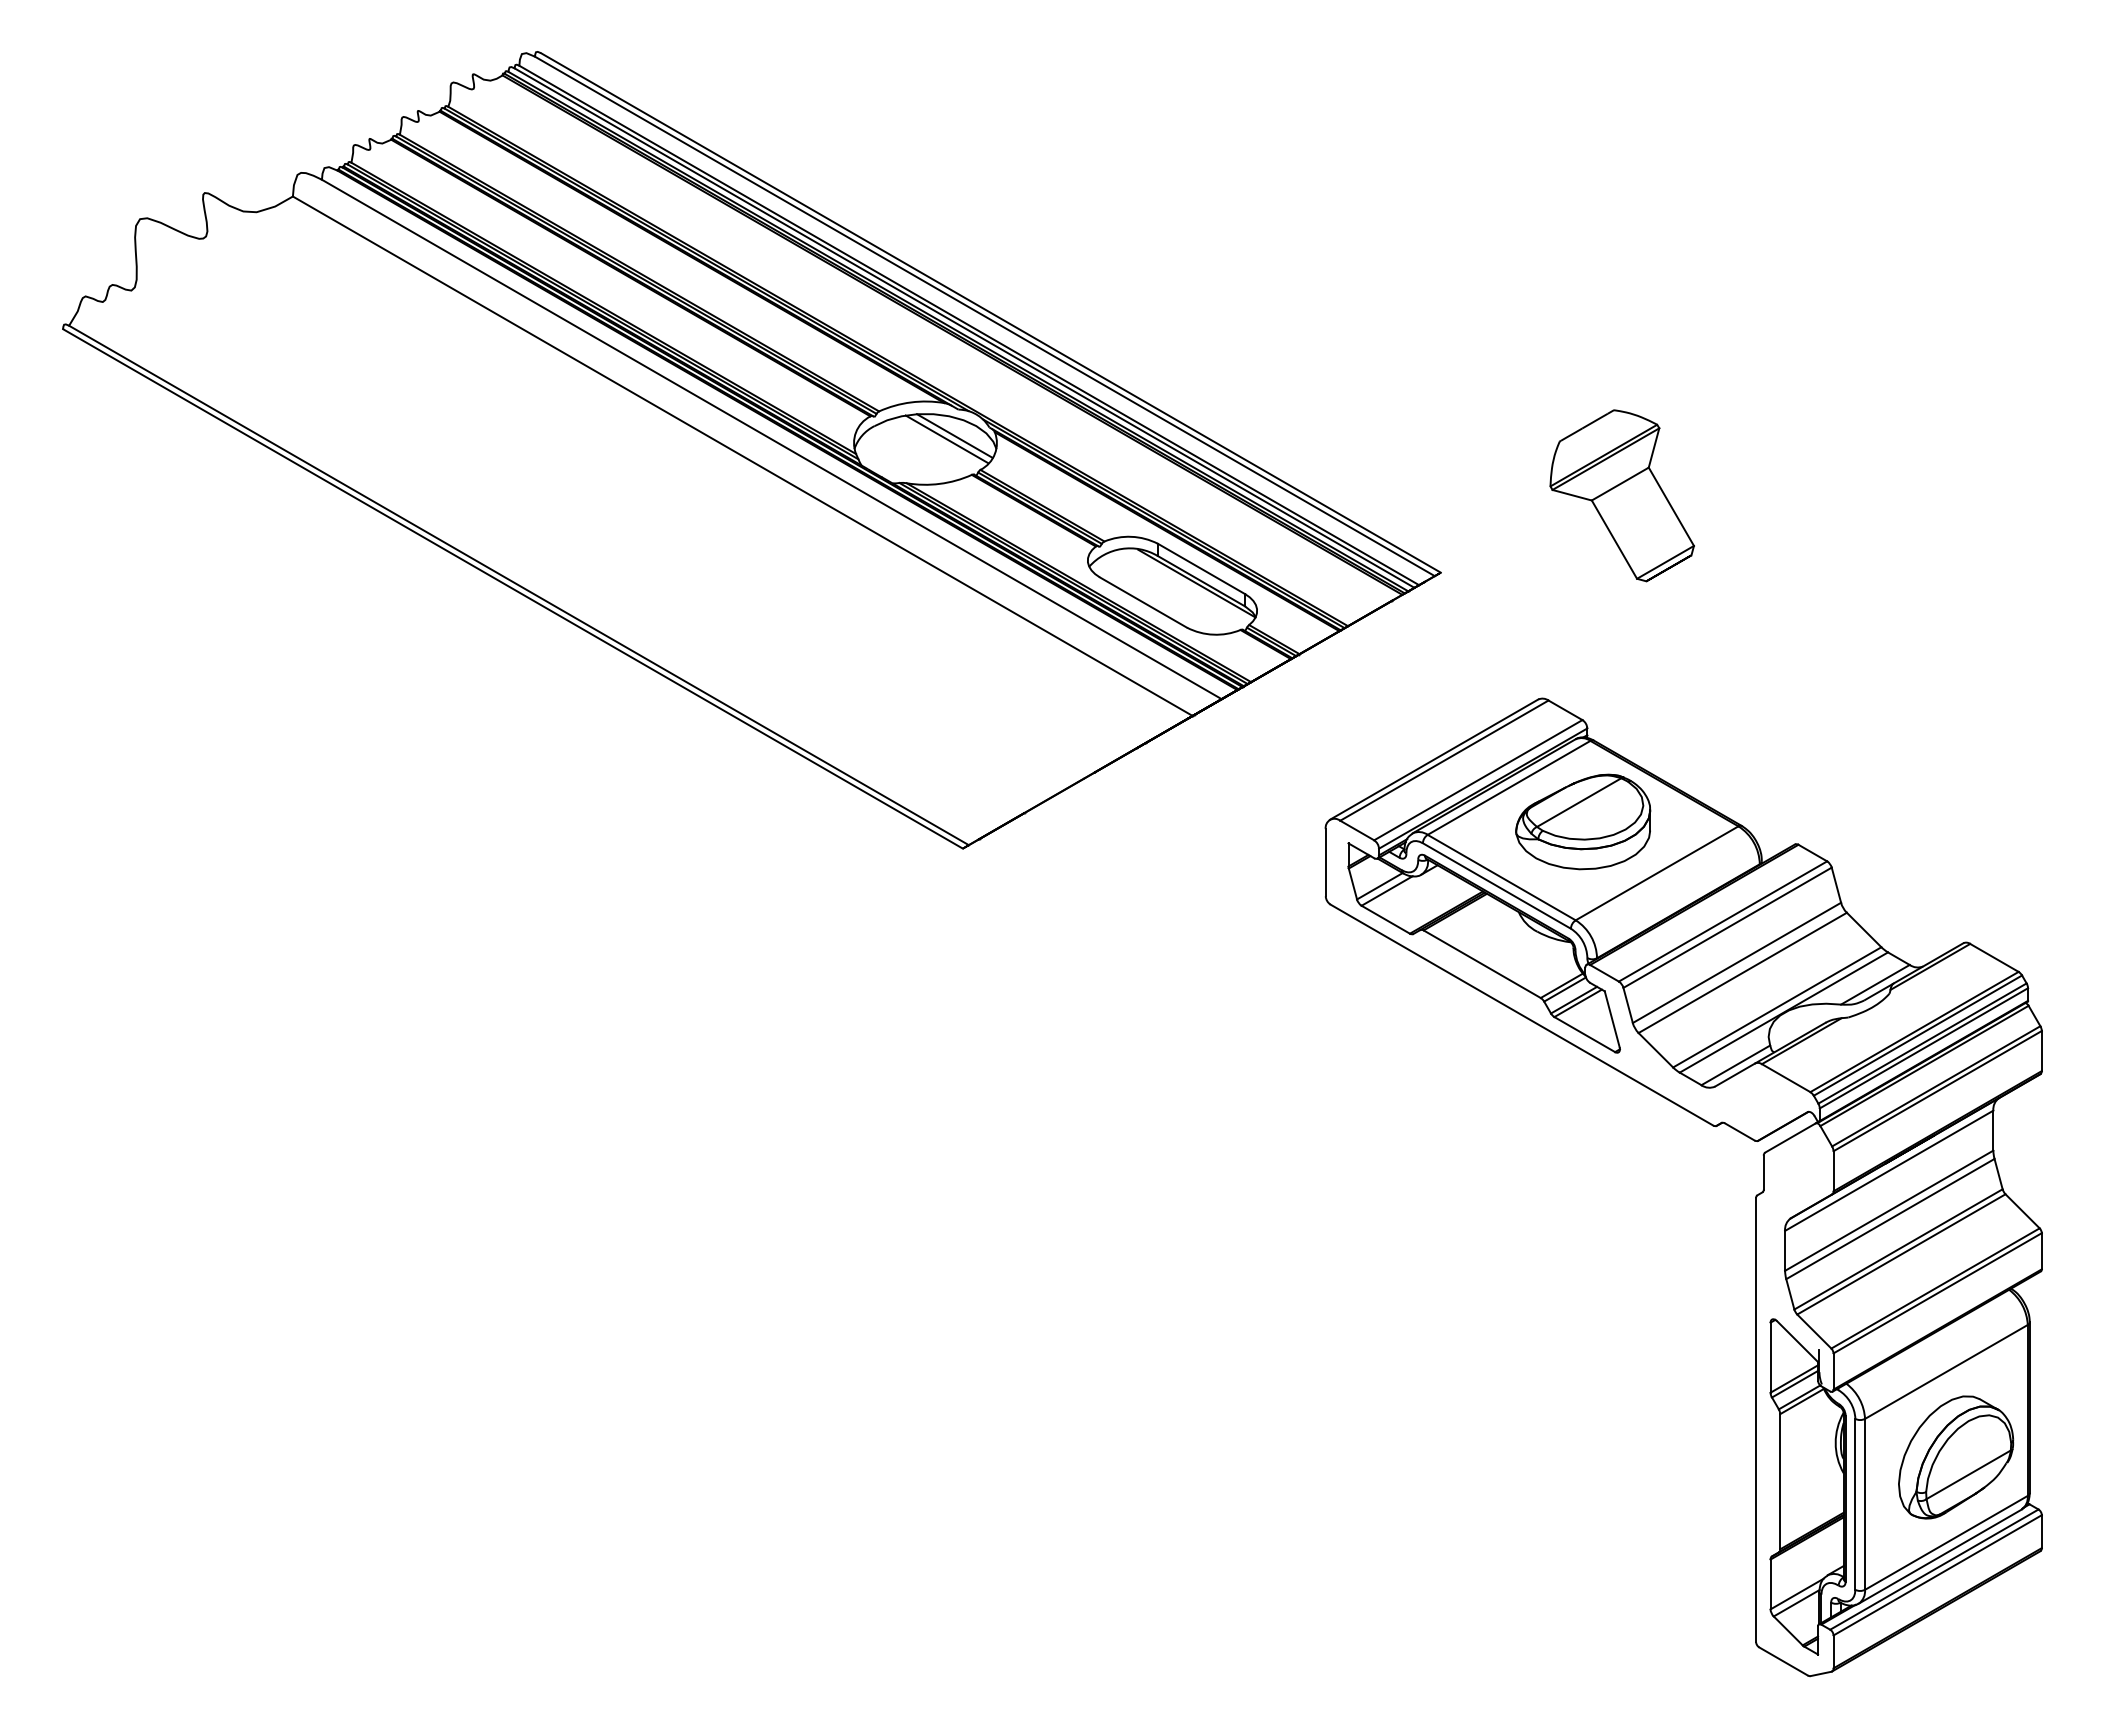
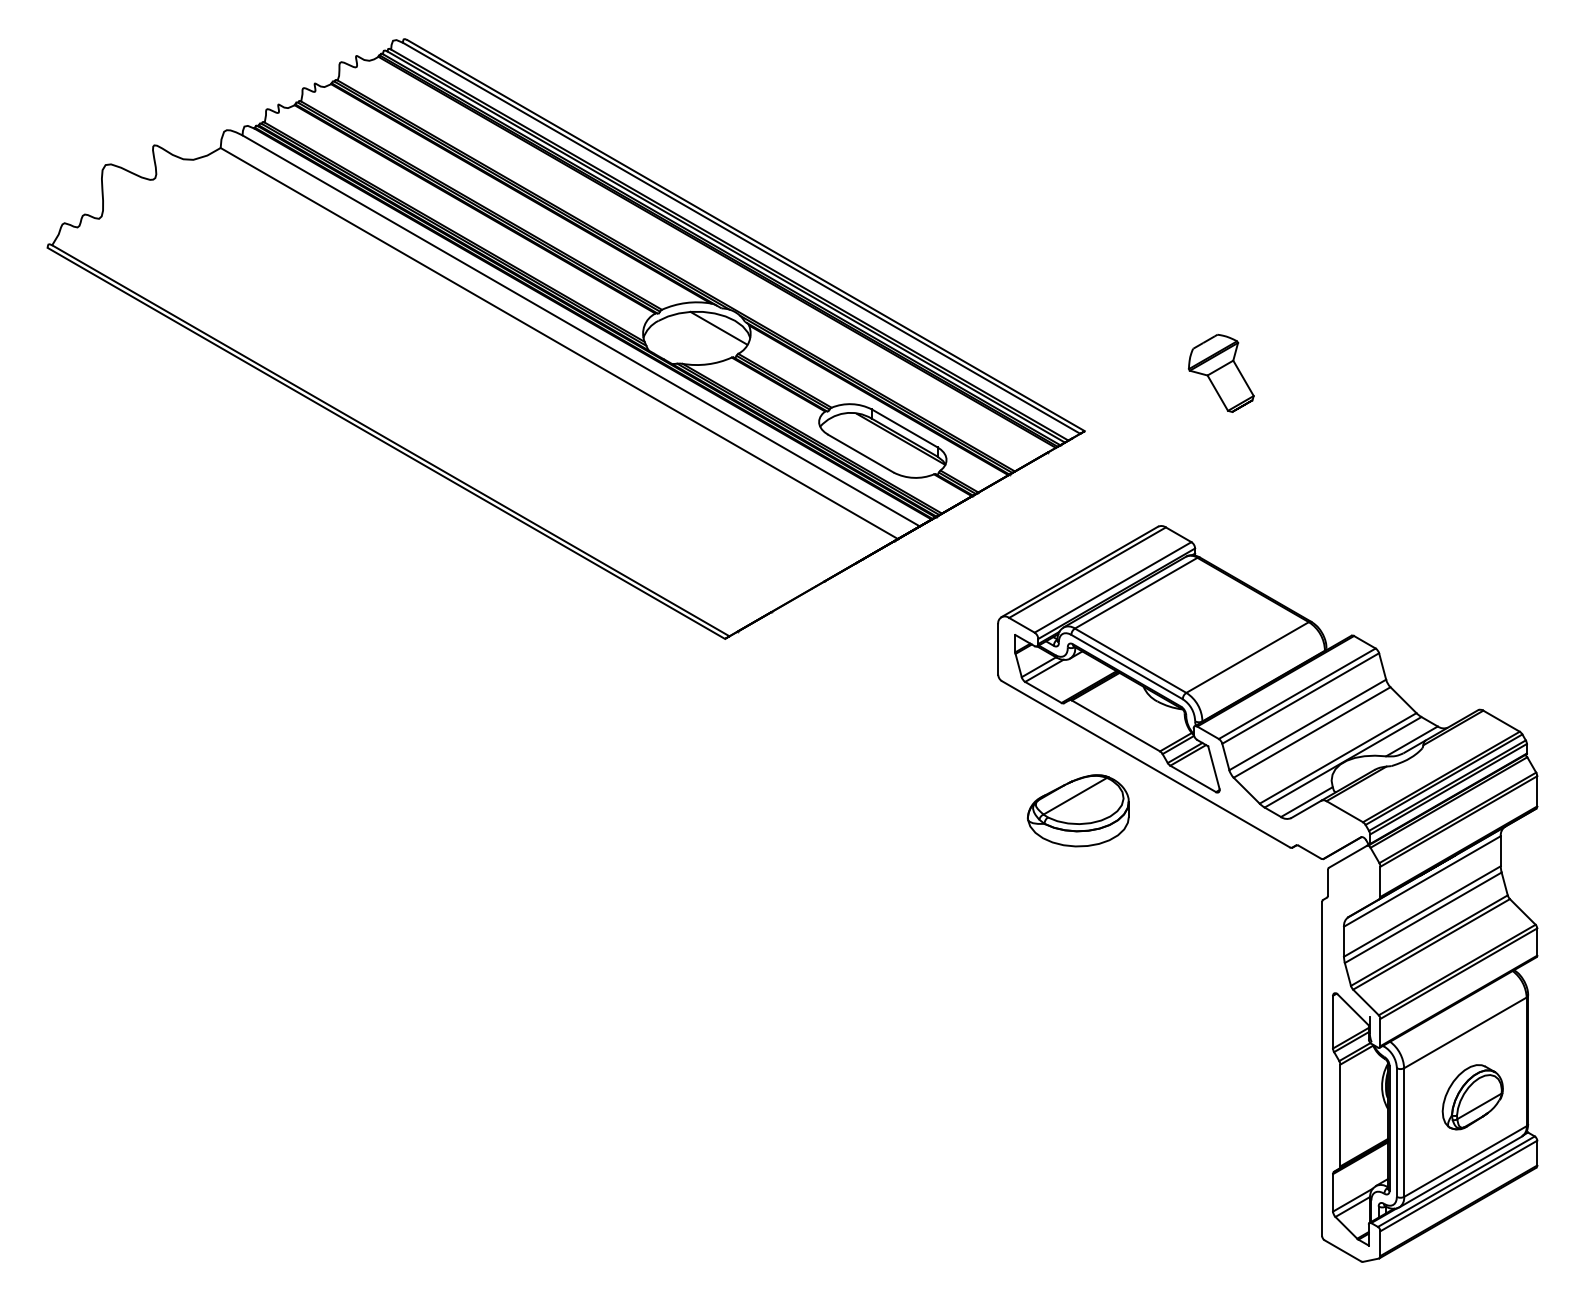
line: (946, 439) -> (712, 330), removed
part: (1621, 495) -> (1220, 373), size x0.6
part: (1583, 821) -> (1078, 810), moved
part: (1956, 1457) -> (1473, 1097), size x0.7

